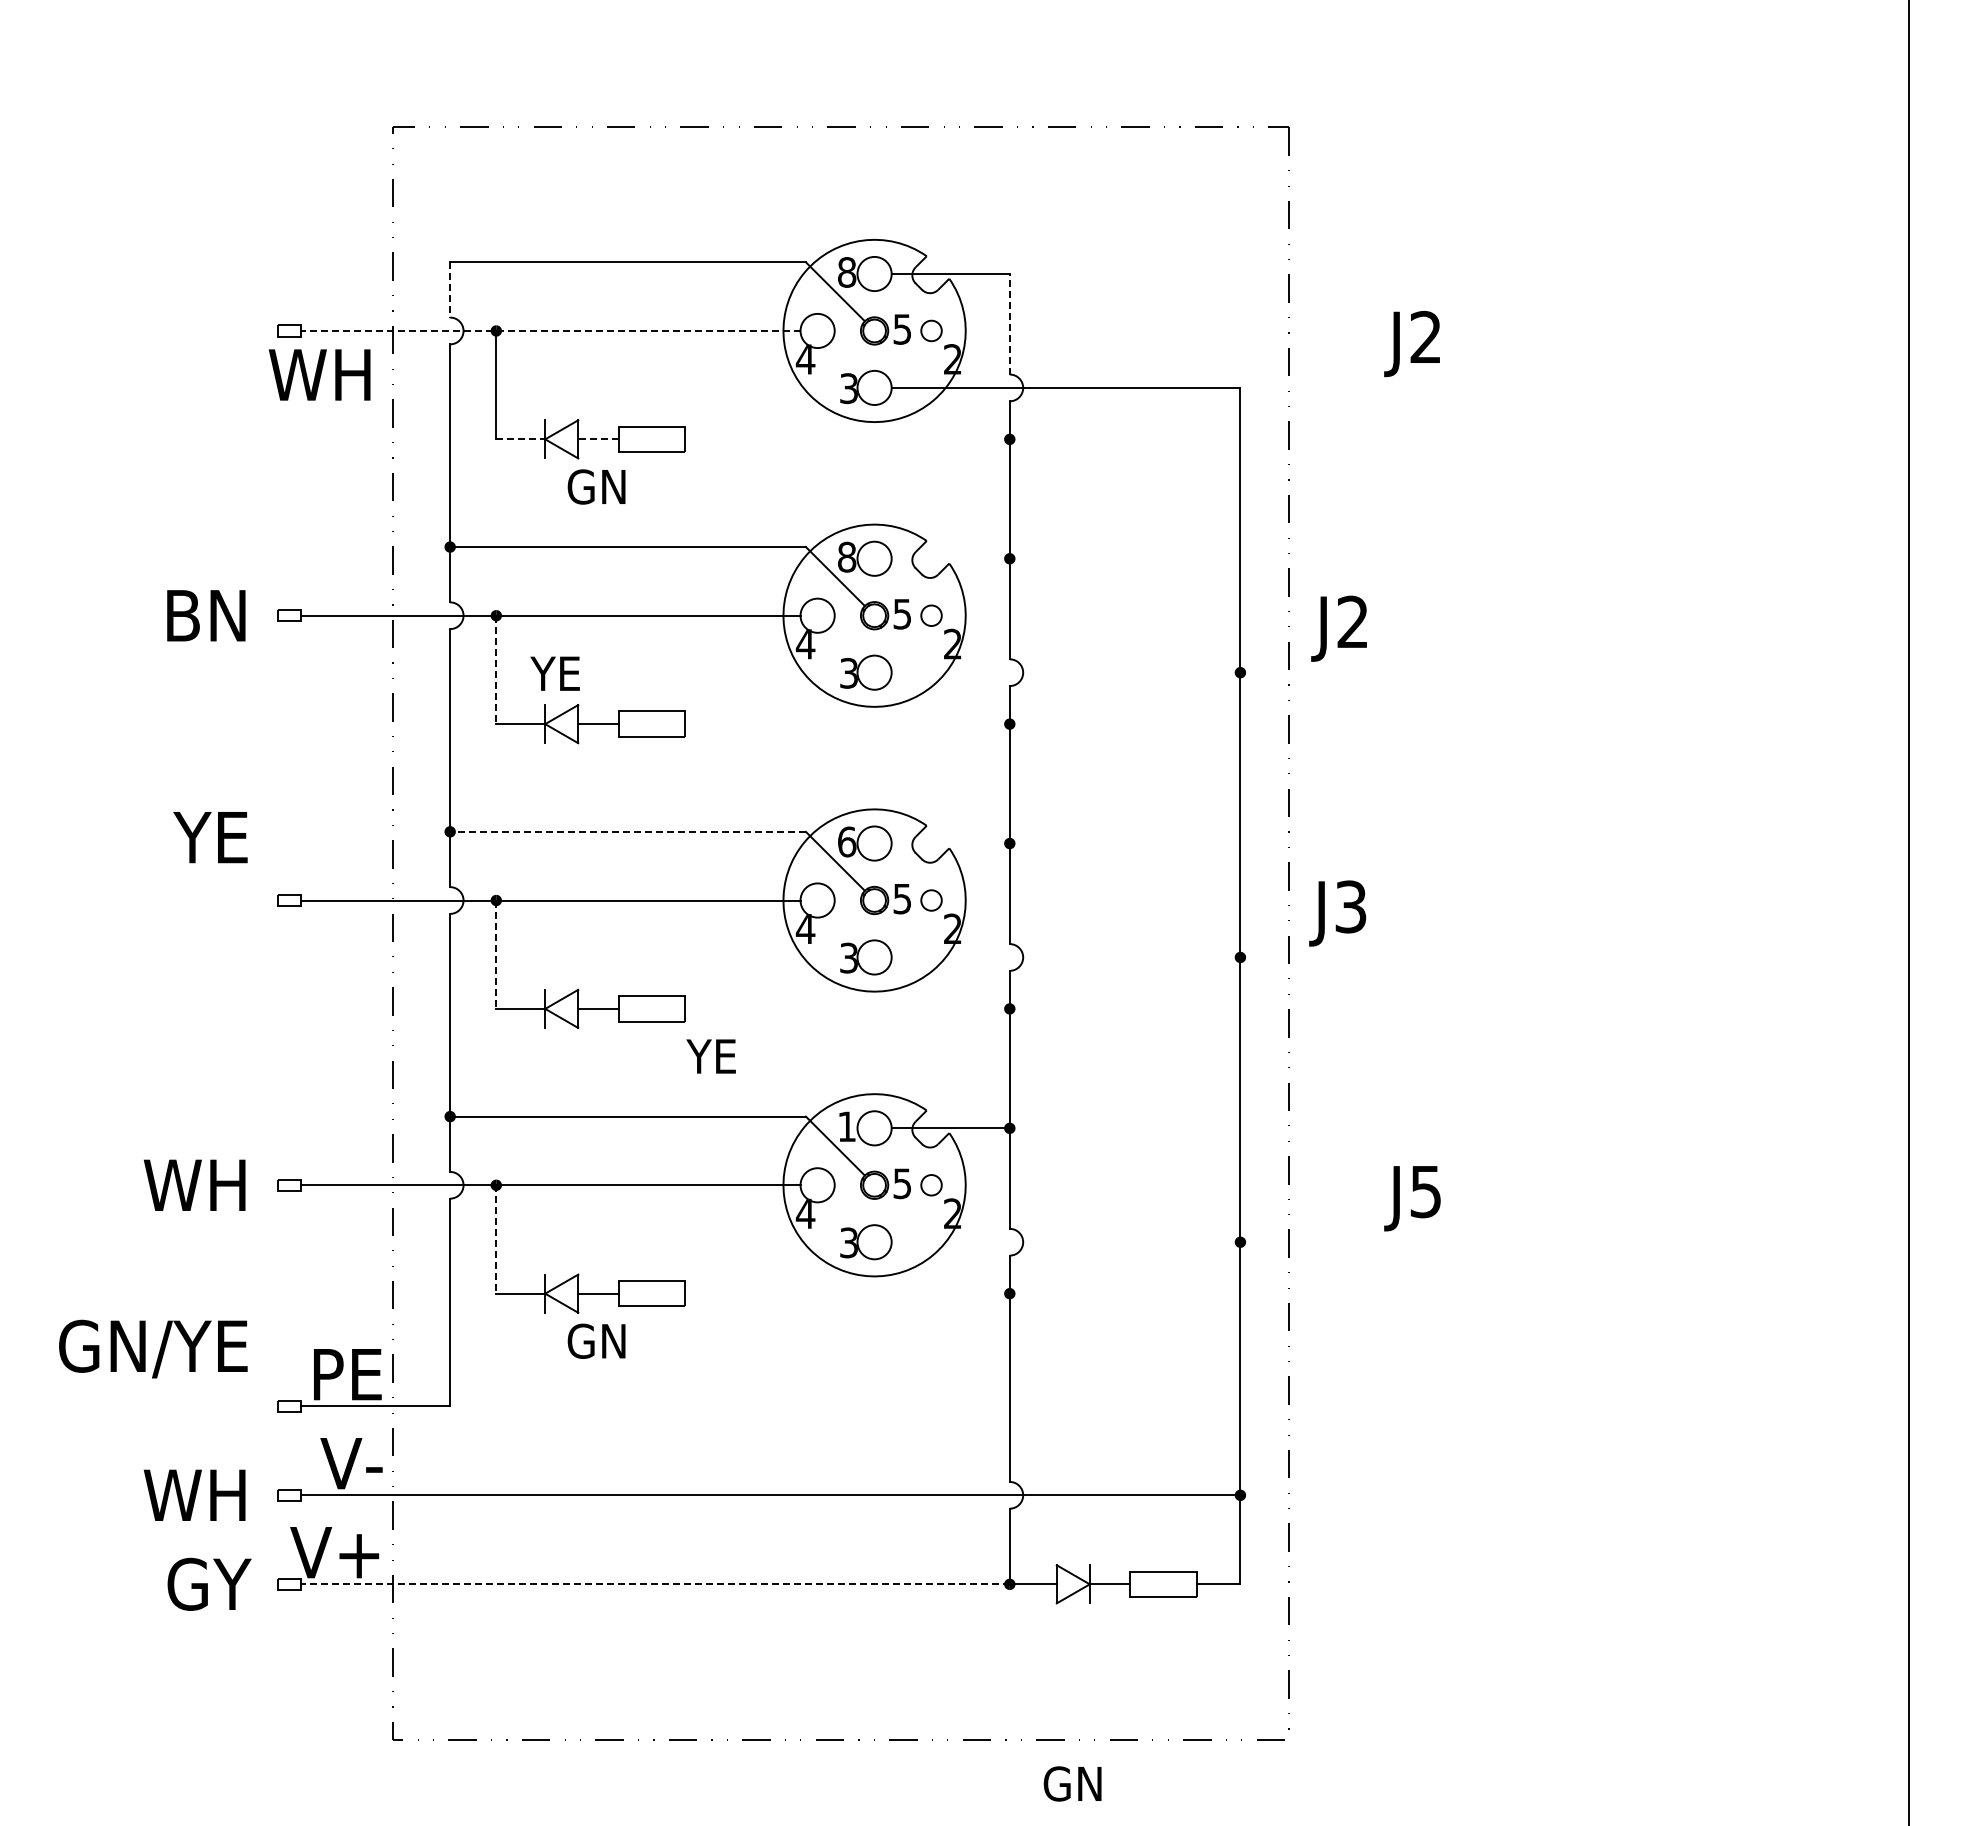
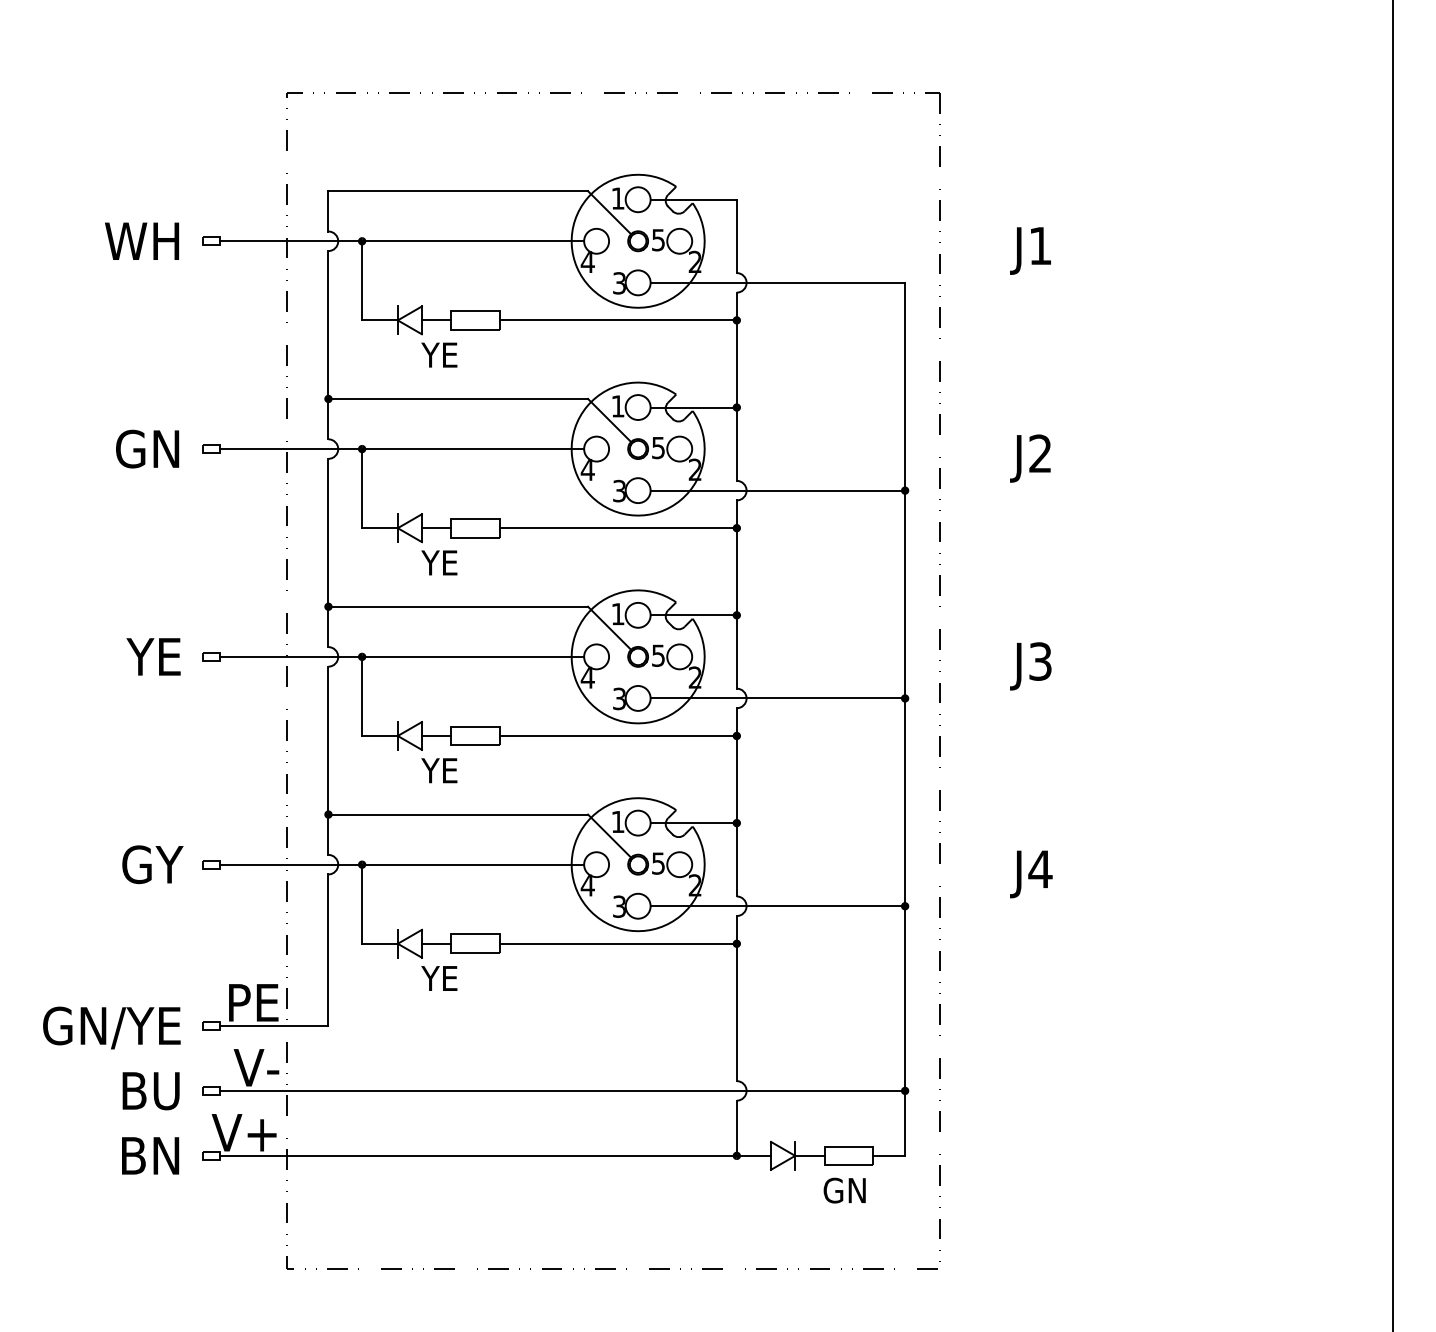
text: (847, 272) -> (618, 198), 8 -> 1
line: (450, 289) -> (328, 211), dashed -> solid
line: (1009, 323) -> (736, 235), dashed -> solid
line: (550, 330) -> (401, 240), dashed -> solid
circle: (931, 330) -> (679, 240), size x1.67
text: (1425, 336) -> (1040, 245), J2 -> J1
text: (319, 374) -> (141, 240), moved
line: (521, 439) -> (380, 320), dashed -> solid
line: (598, 439) -> (436, 320), dashed -> solid
line: (847, 439) -> (618, 320), added
text: (596, 486) -> (435, 354), GN -> YE
text: (847, 556) -> (618, 405), 8 -> 1
line: (950, 558) -> (693, 407), added
text: (179, 615) -> (130, 448), BN -> GN
circle: (931, 615) -> (679, 448), size x1.67
text: (1338, 628) -> (1029, 458), moved
line: (496, 670) -> (362, 489), dashed -> solid
line: (1065, 672) -> (777, 490), added
text: (554, 673) -> (438, 562), moved
line: (847, 724) -> (618, 528), added
line: (628, 831) -> (458, 606), dashed -> solid
text: (210, 837) -> (153, 656), moved
text: (847, 841) -> (618, 613), 6 -> 1
line: (950, 843) -> (693, 615), added
circle: (931, 900) -> (679, 656), size x1.67
text: (1337, 913) -> (1030, 666), moved
line: (496, 955) -> (362, 697), dashed -> solid
line: (1065, 957) -> (777, 698), added
line: (847, 1008) -> (618, 735), added
text: (710, 1056) -> (438, 770), moved
text: (197, 1184) -> (144, 864), WH -> GY
circle: (931, 1185) -> (679, 864), size x1.67
text: (1425, 1192) -> (1040, 869), J5 -> J4
line: (496, 1239) -> (362, 904), dashed -> solid
line: (1065, 1242) -> (777, 906), added
line: (847, 1293) -> (618, 943), added
text: (596, 1340) -> (435, 977), GN -> YE
text: (153, 1348) -> (111, 1027), moved
text: (194, 1495) -> (141, 1091), WH -> BU
text: (209, 1583) -> (152, 1155), GY -> BN
line: (654, 1584) -> (477, 1155), dashed -> solid
text: (1072, 1783) -> (844, 1190), moved

